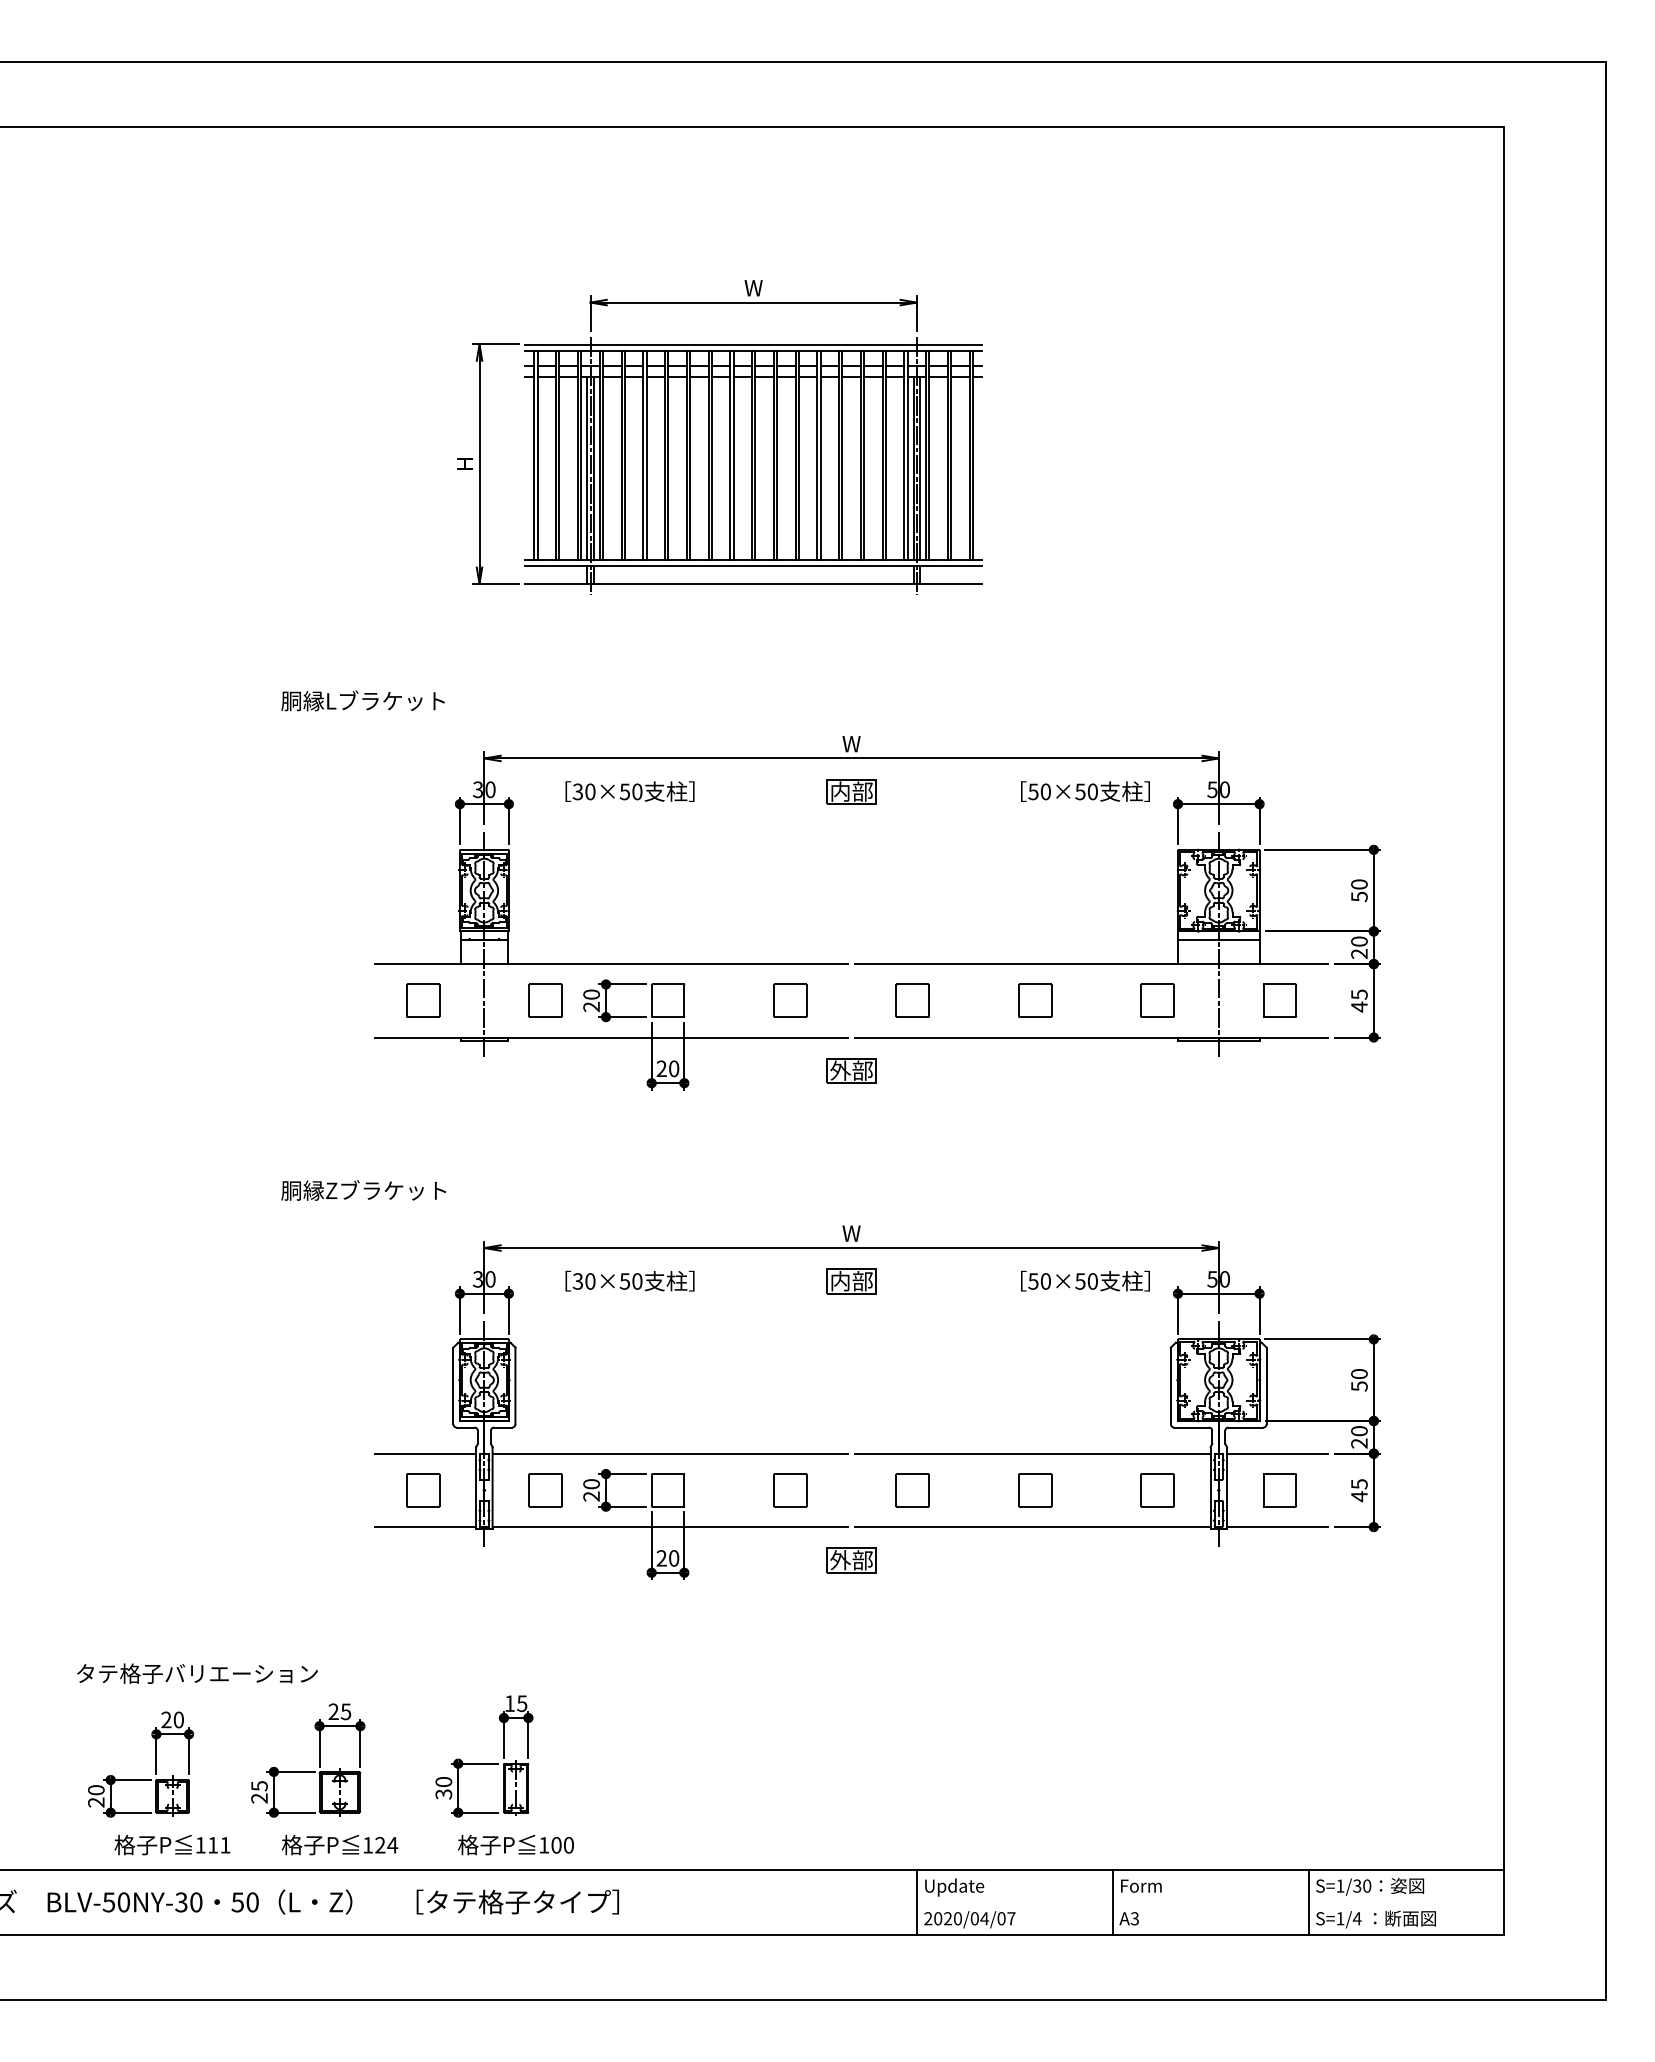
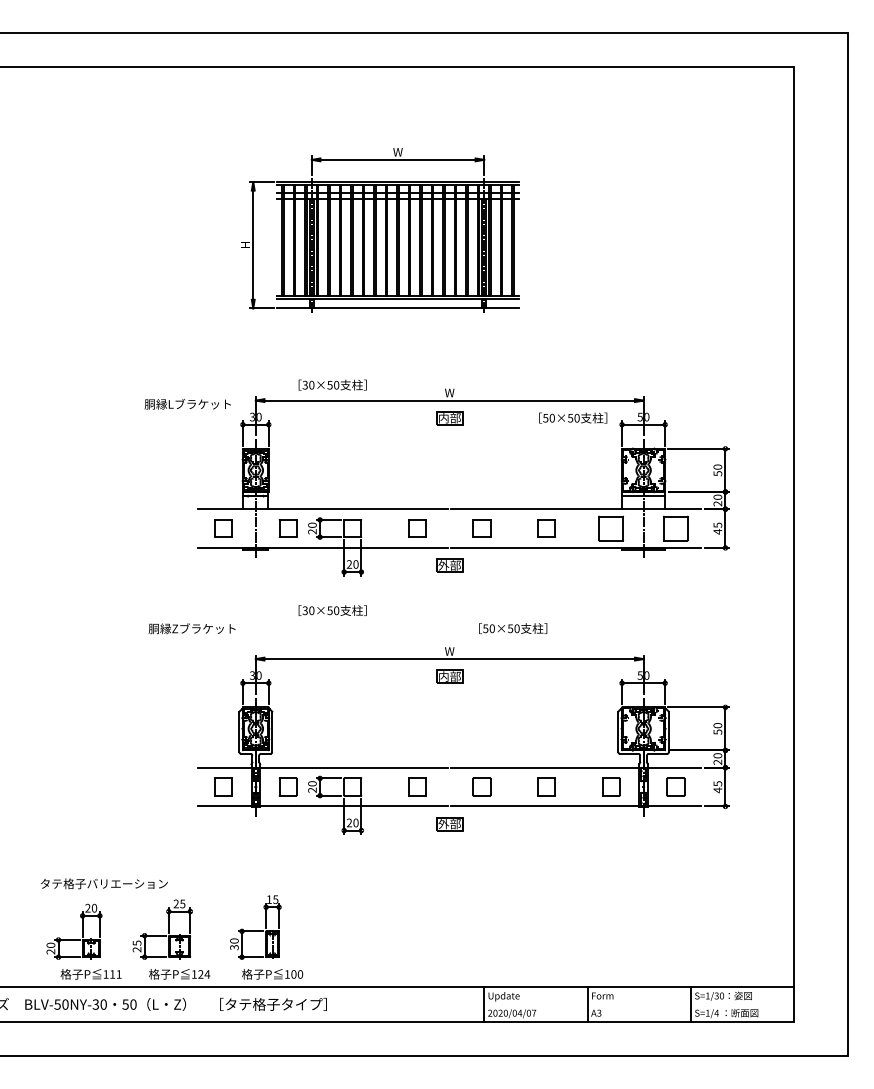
text: (362, 699) -> (187, 403), moved
text: (629, 790) -> (332, 384), moved
part: (1157, 1000) -> (611, 528), size x1.4
part: (1279, 1000) -> (675, 528), size x1.4
text: (629, 1280) -> (332, 610), moved
text: (1086, 1280) -> (513, 628), moved

